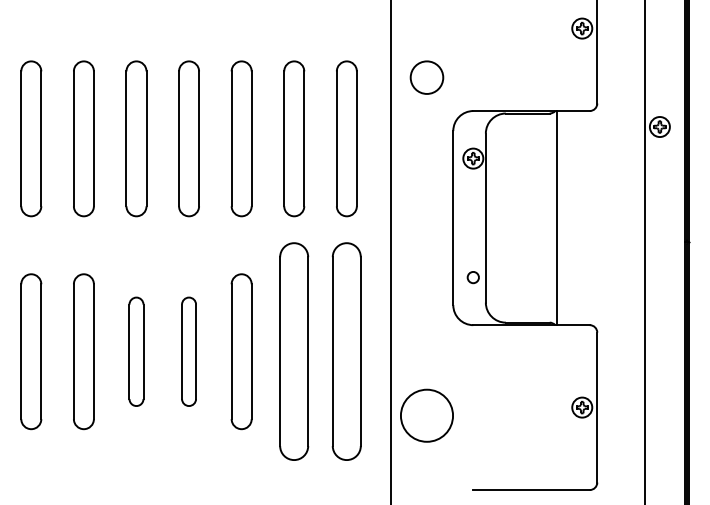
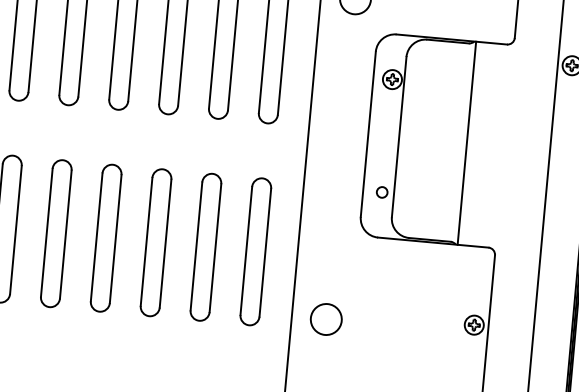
part: (136, 351) -> (56, 233), size x1.43
part: (188, 351) -> (105, 237), size x1.43
part: (294, 351) -> (206, 247), size x0.71
part: (346, 351) -> (255, 251), size x0.71
circle: (426, 415) -> (325, 319), size x0.62

